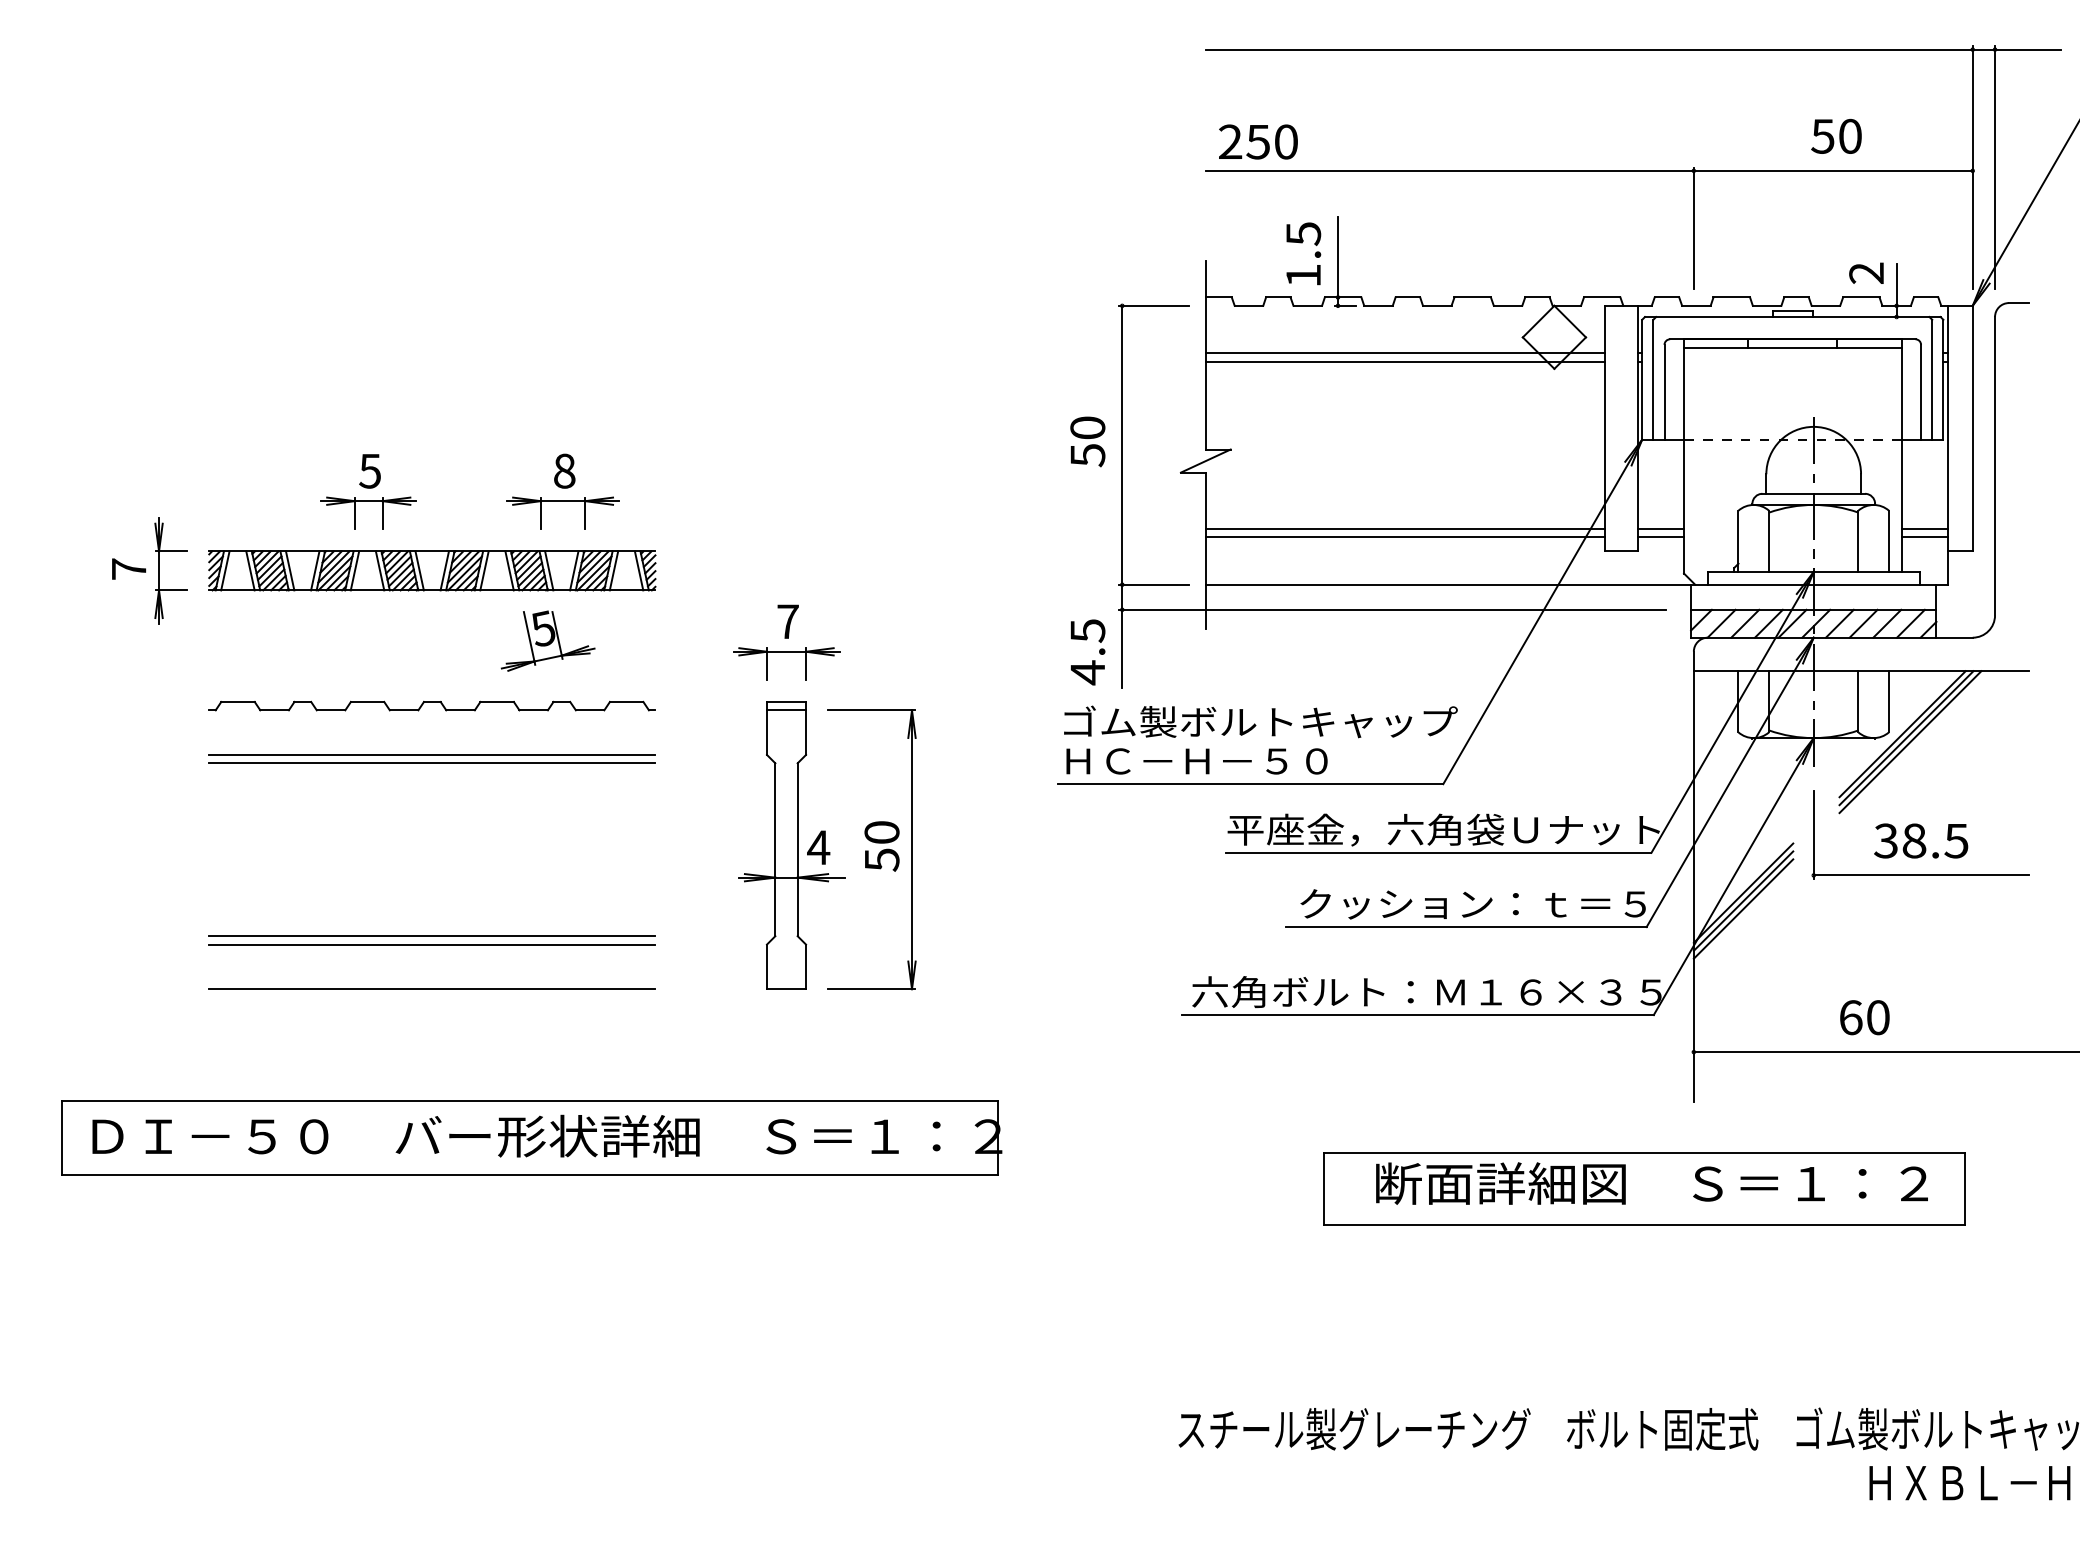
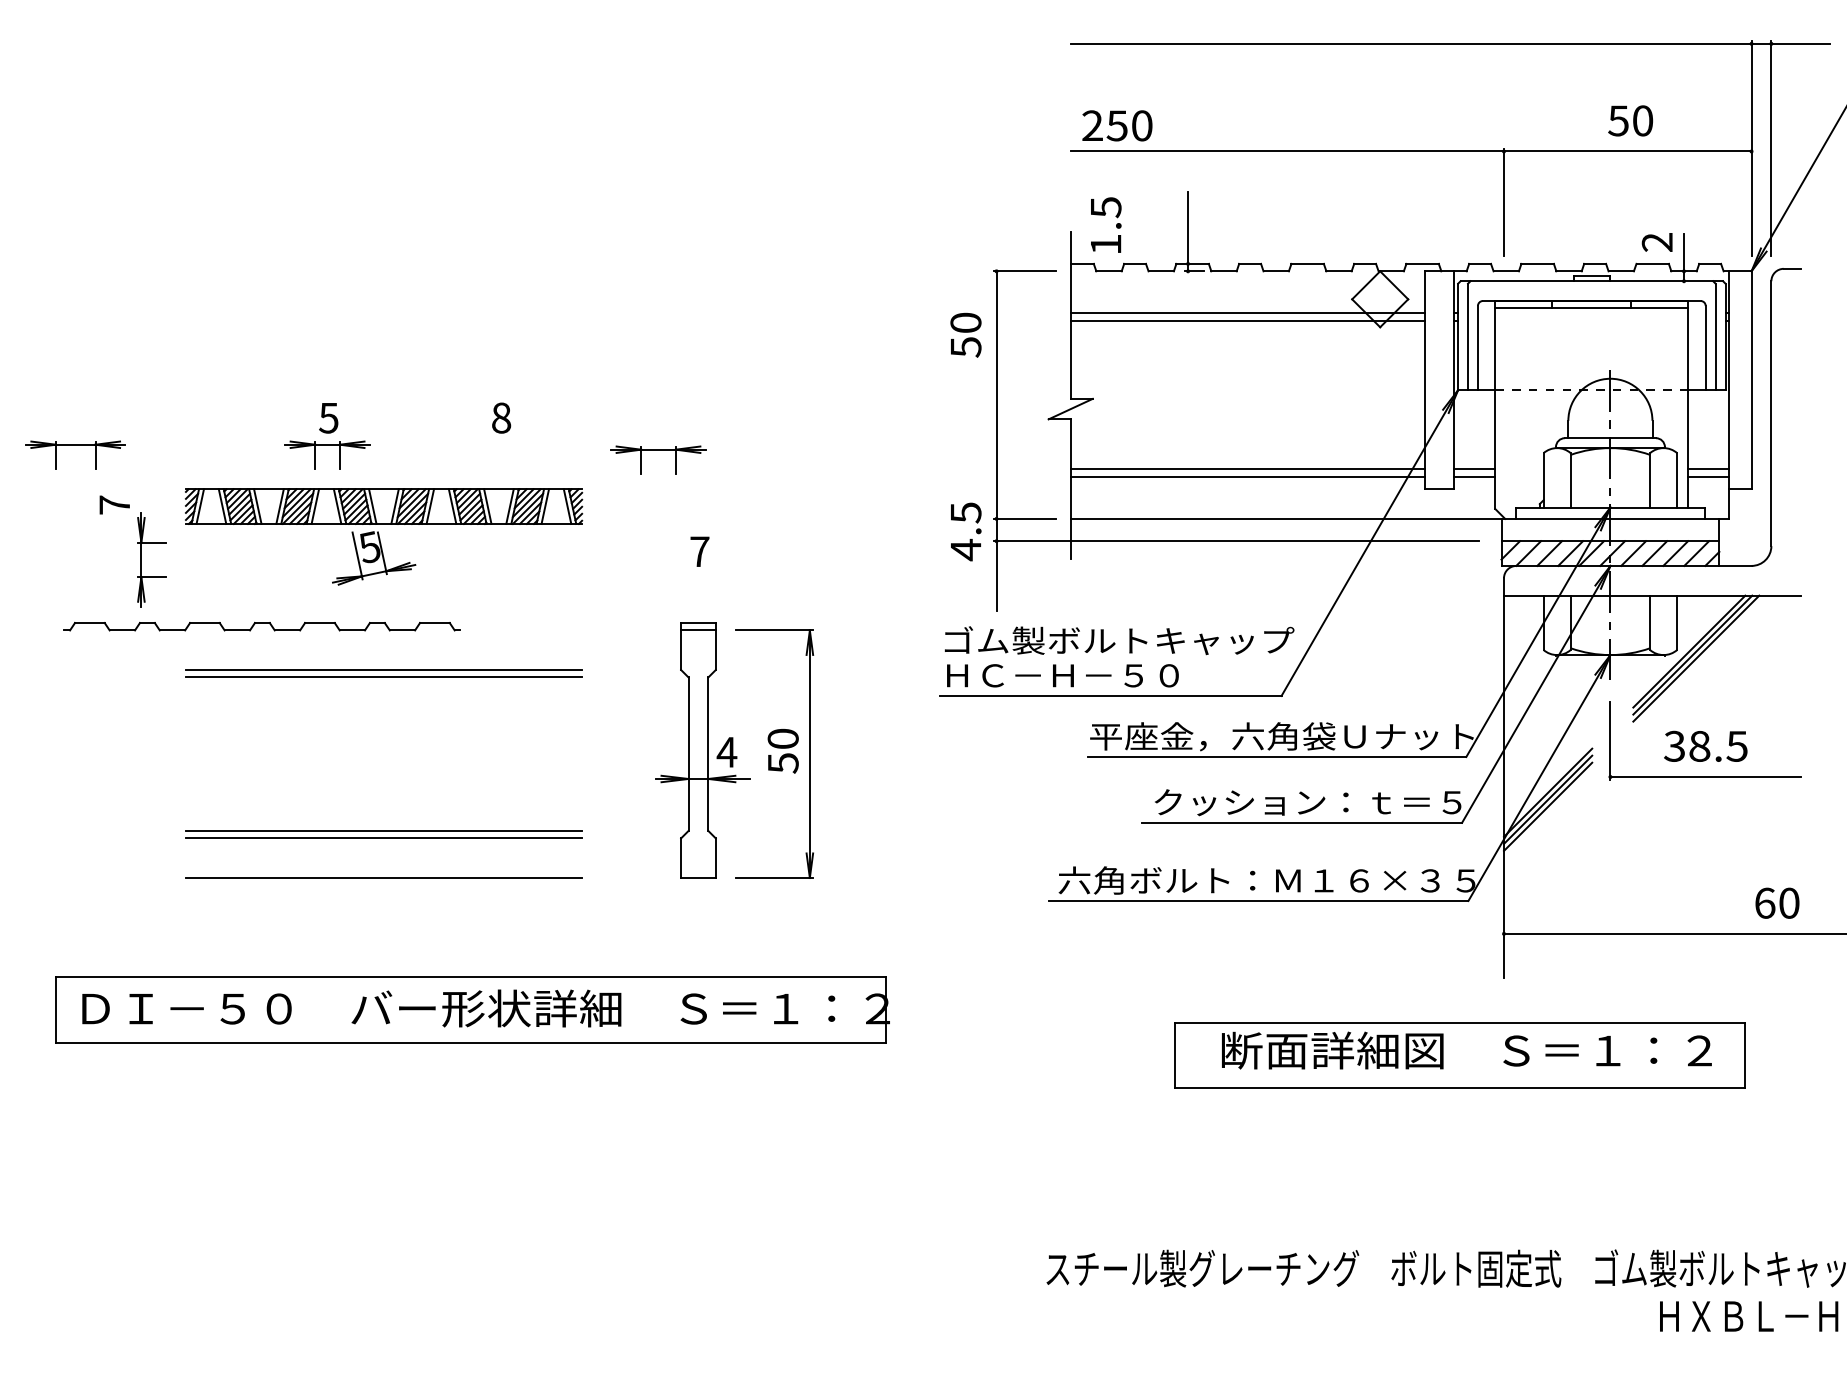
text: (1303, 253) -> (1105, 224), moved
text: (1087, 441) -> (965, 334), moved
part: (562, 501) -> (75, 445), moved
part: (159, 570) -> (141, 559), moved
part: (547, 640) -> (373, 557), moved
part: (786, 652) -> (658, 450), moved
text: (1088, 652) -> (966, 532), moved
part: (431, 705) -> (261, 626), moved
text: (1864, 1017) -> (1777, 903), moved

